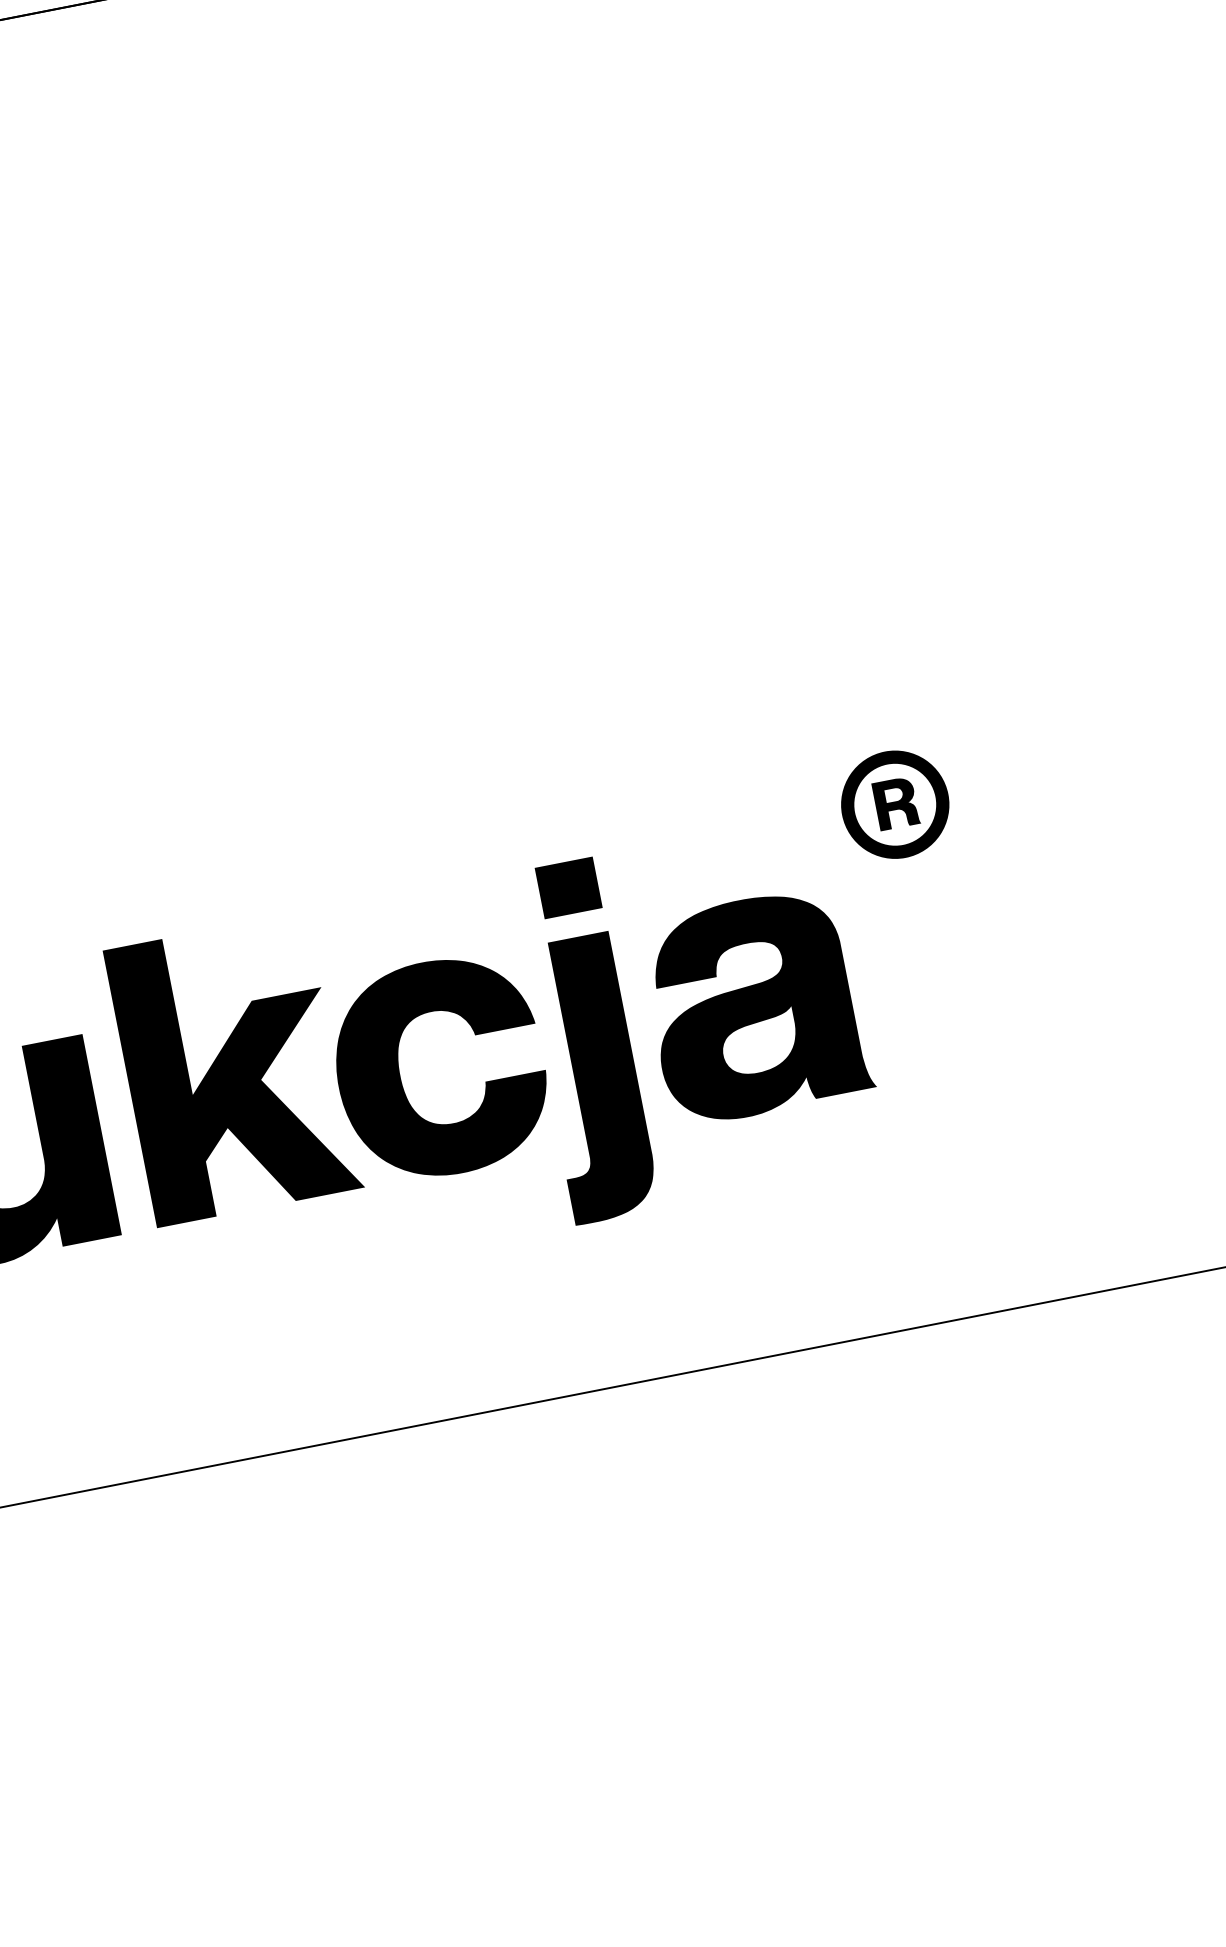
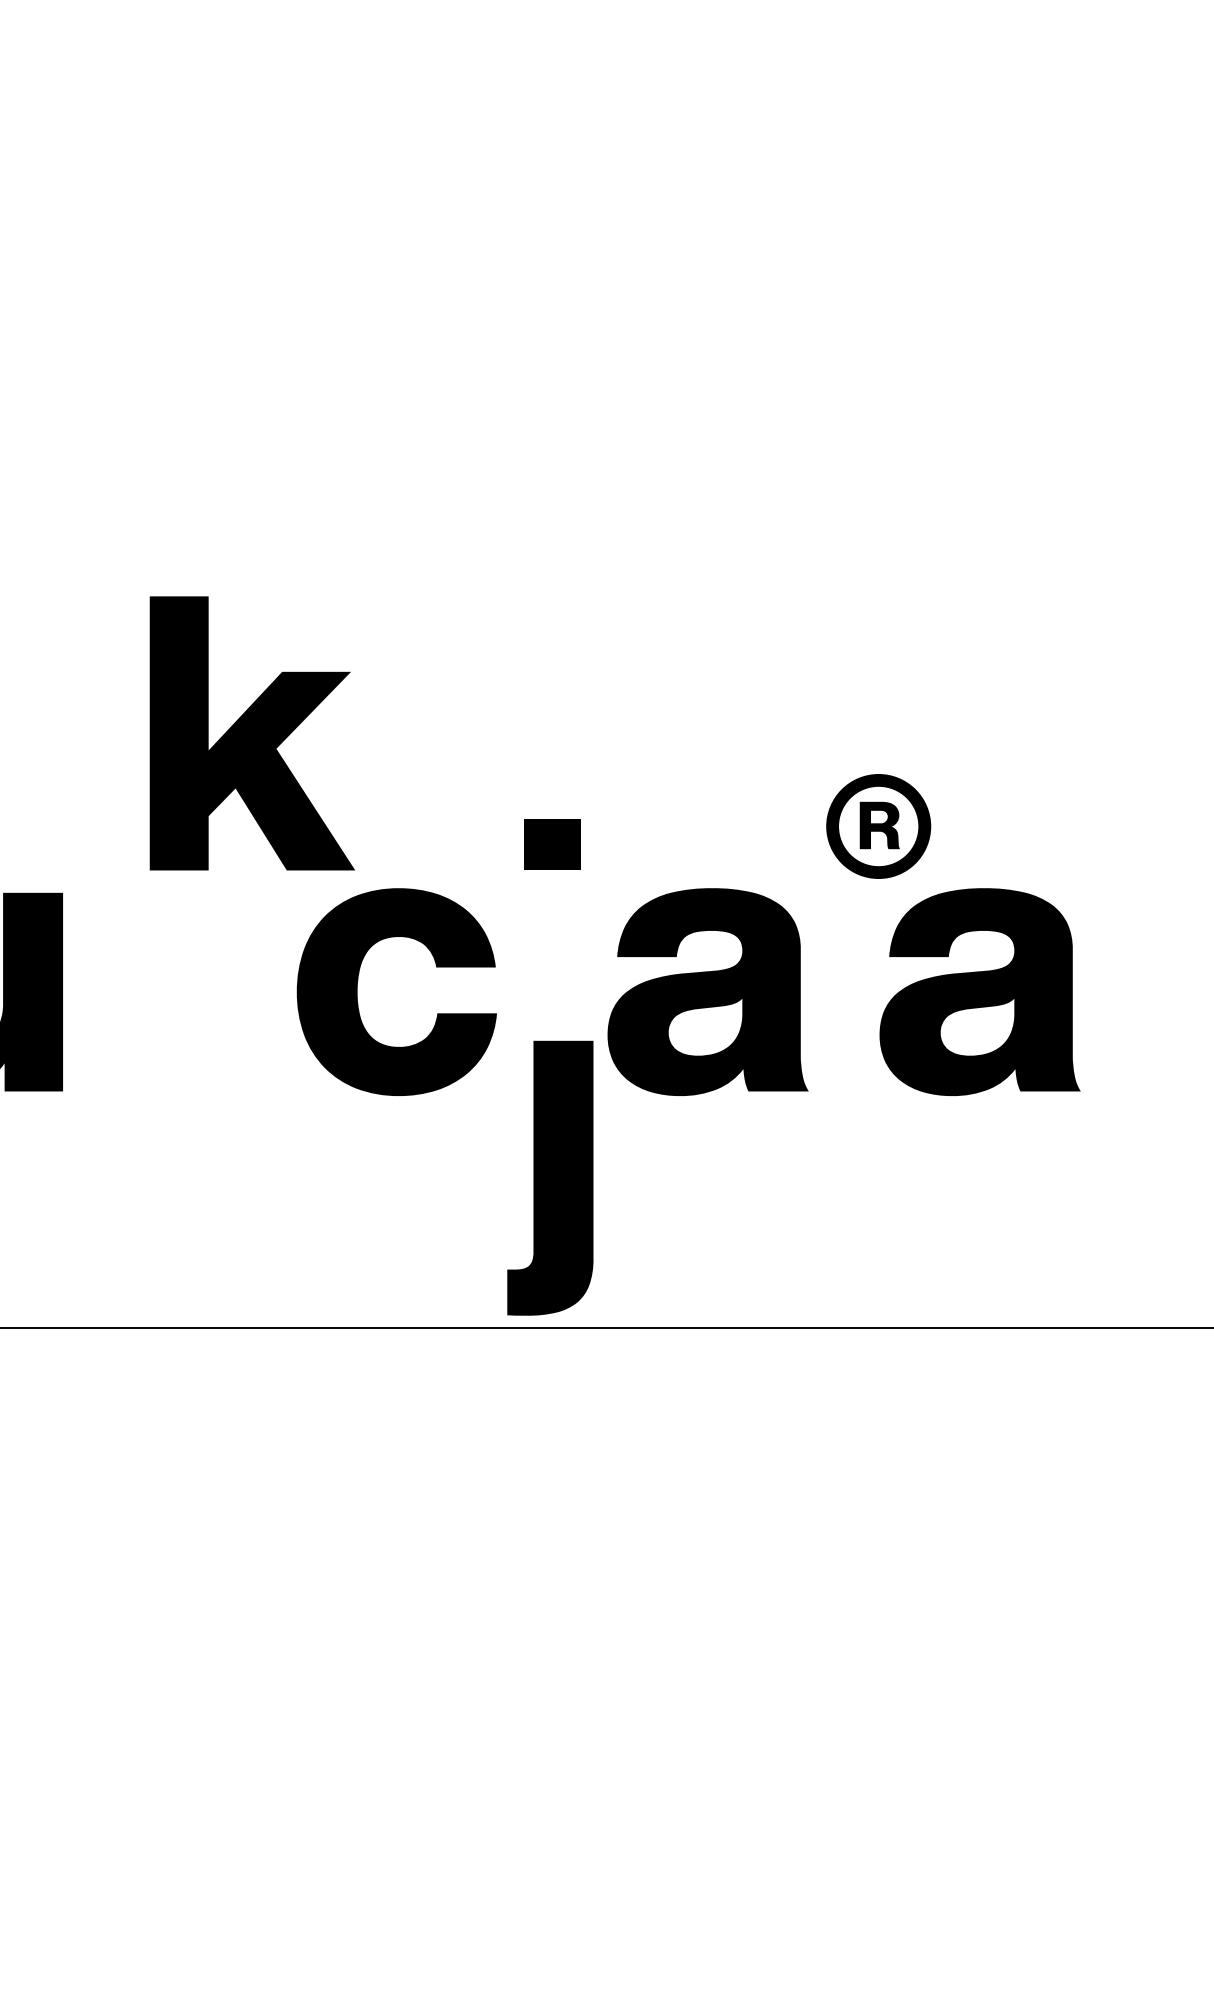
part: (1030, 951) -> (979, 991), added
part: (232, 1069) -> (251, 733), moved
part: (592, 1077) -> (550, 1177), moved

